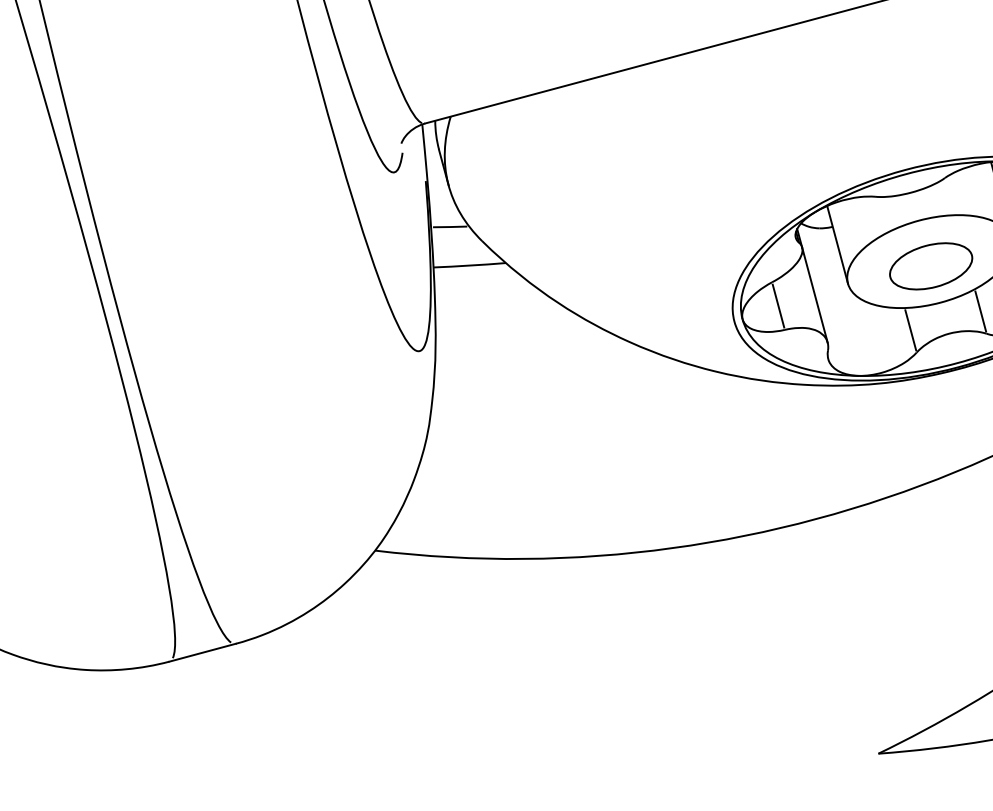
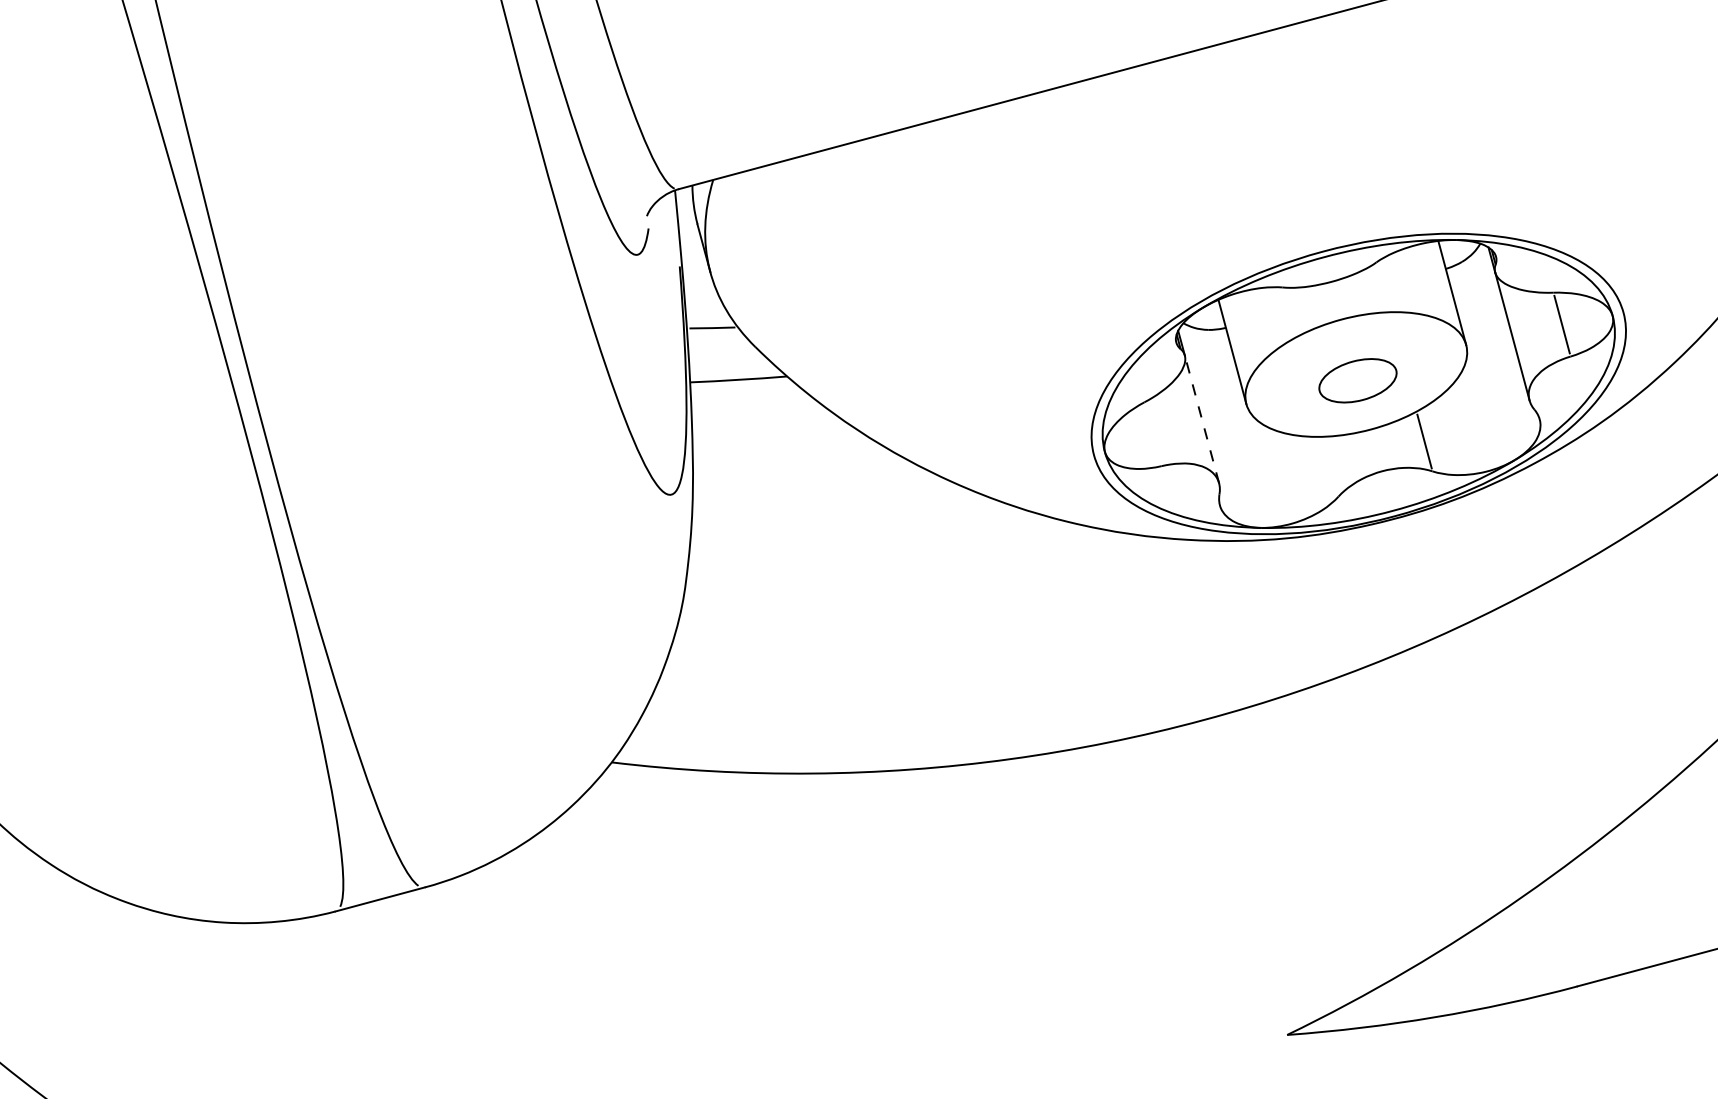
part: (930, 266) -> (1357, 380), size x0.7
line: (814, 295) -> (1201, 419), solid -> dashed
line: (778, 305) -> (1152, 433), removed
line: (910, 330) -> (1330, 466), removed

